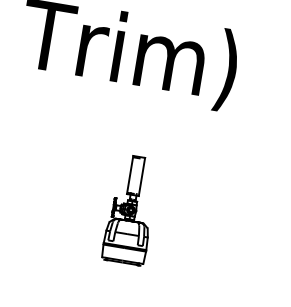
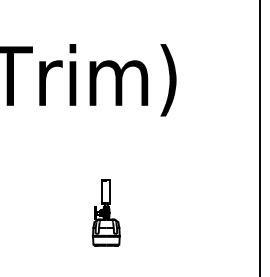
part: (131, 209) -> (106, 212), size x0.71

